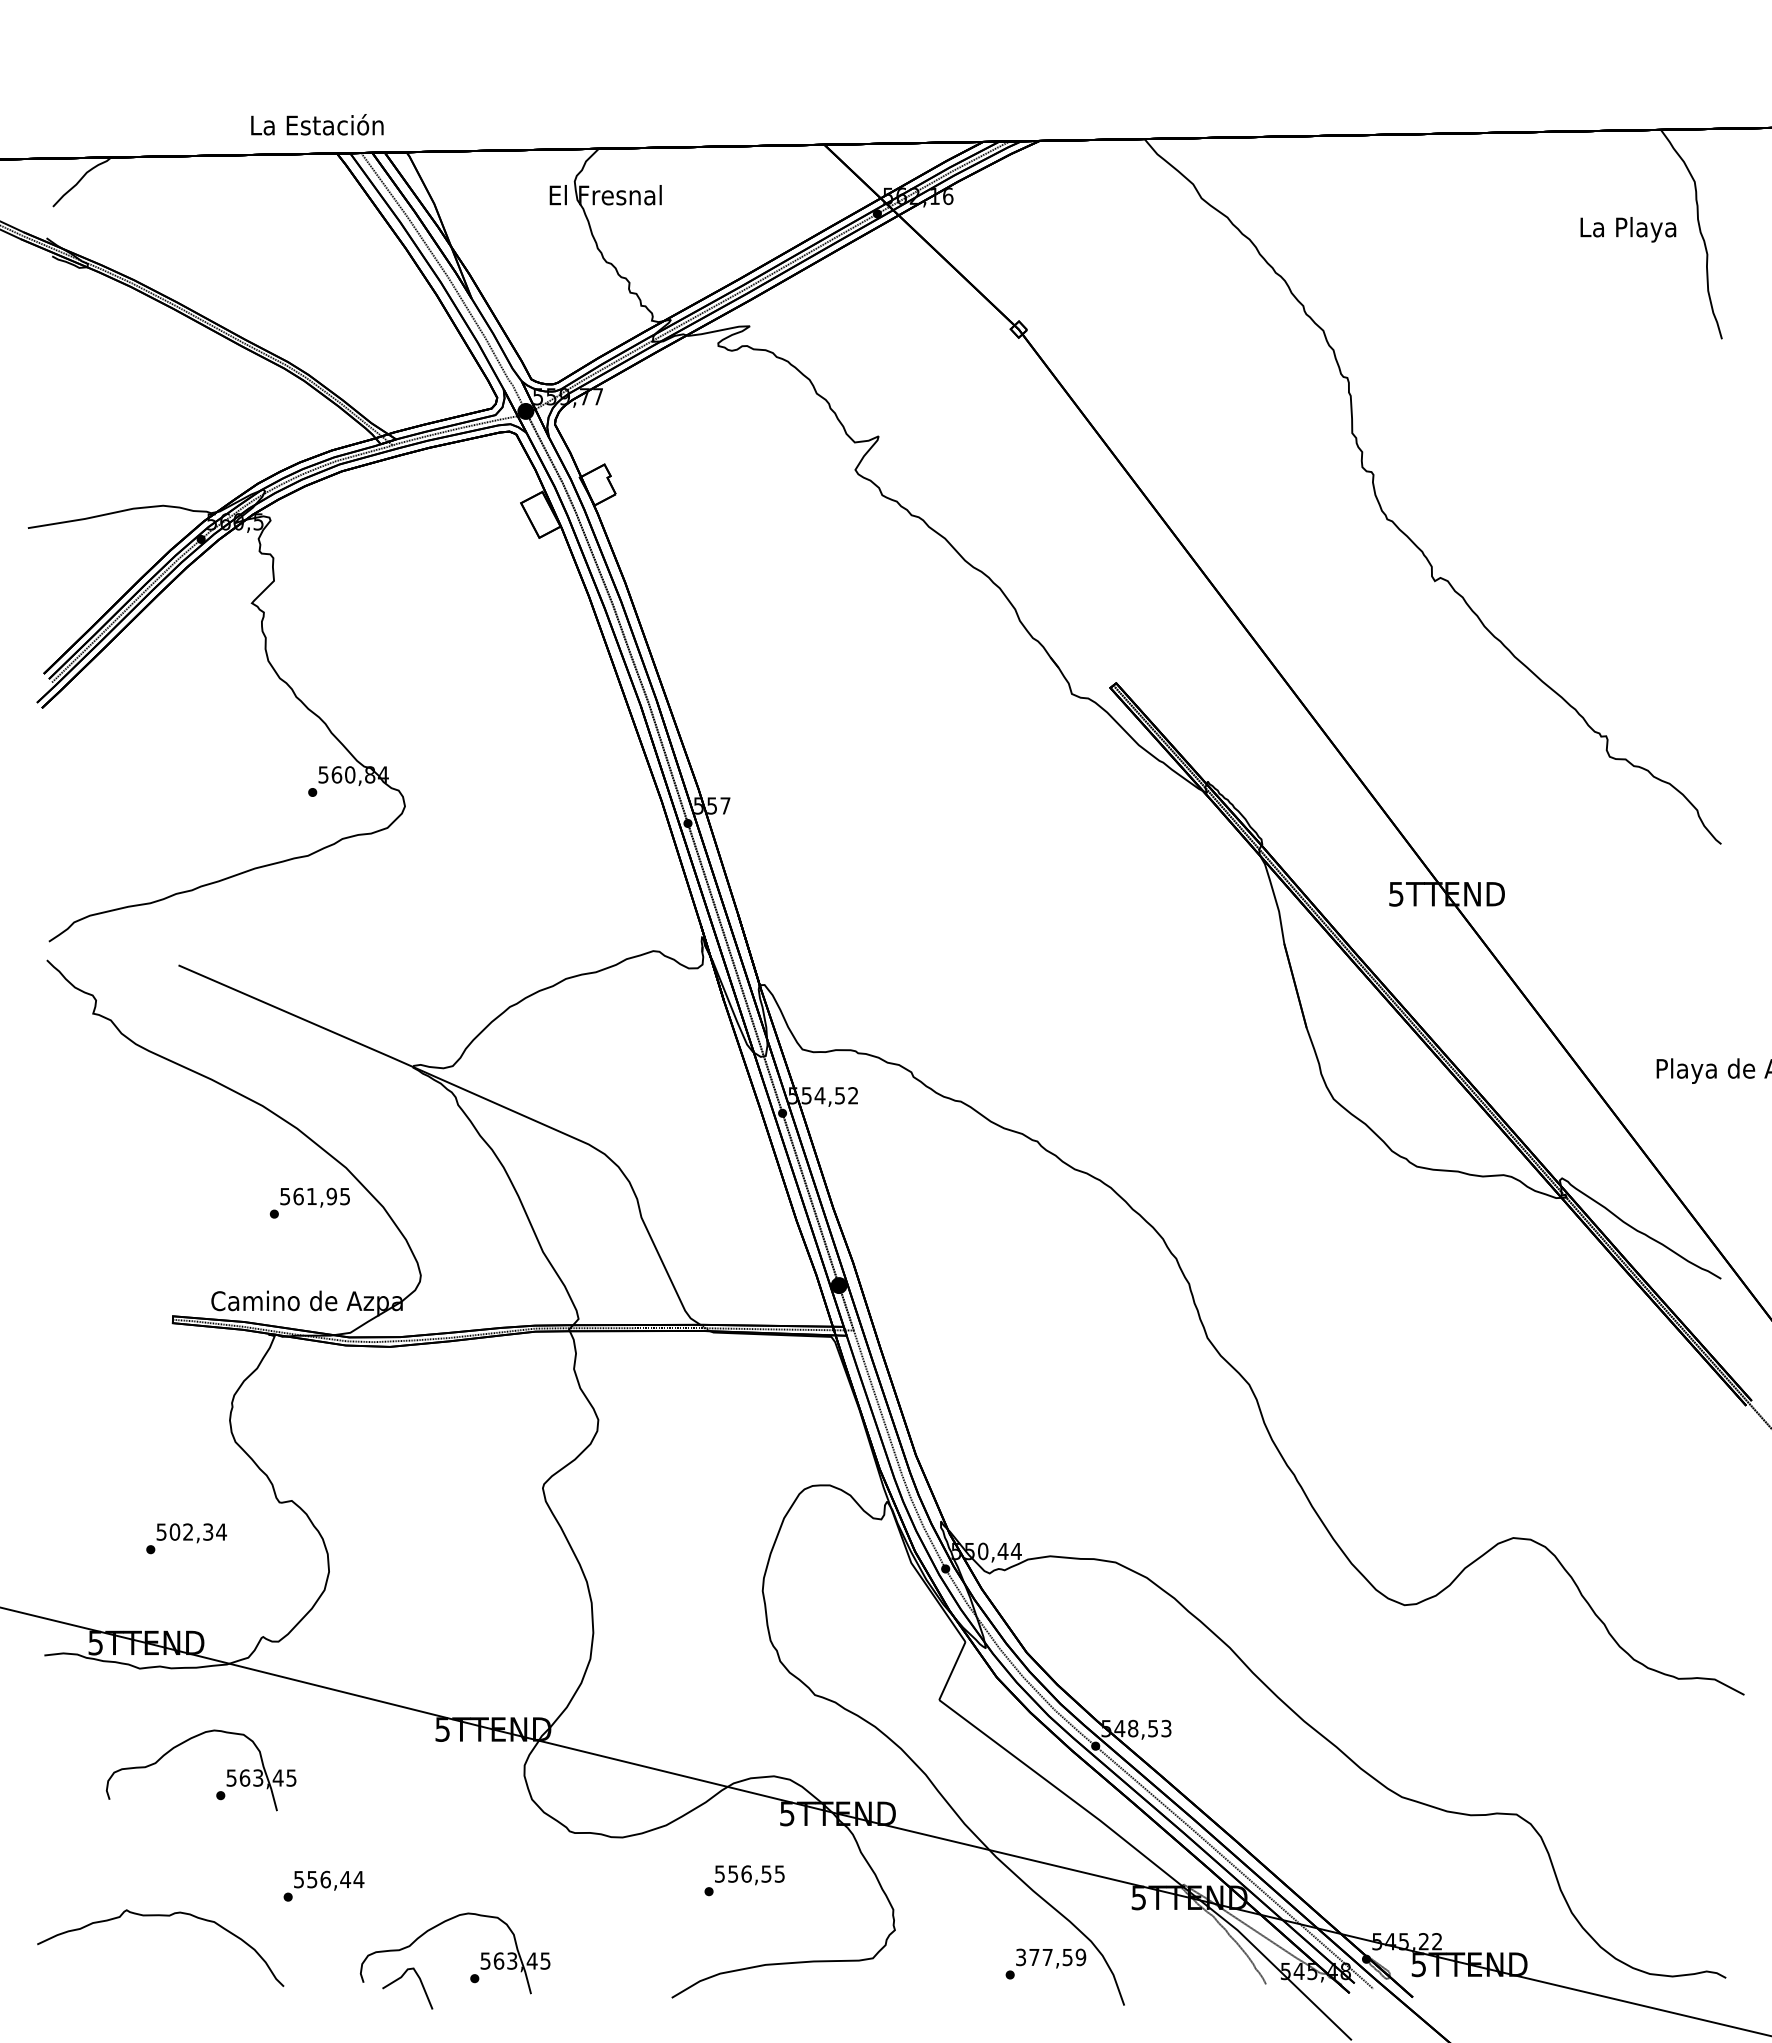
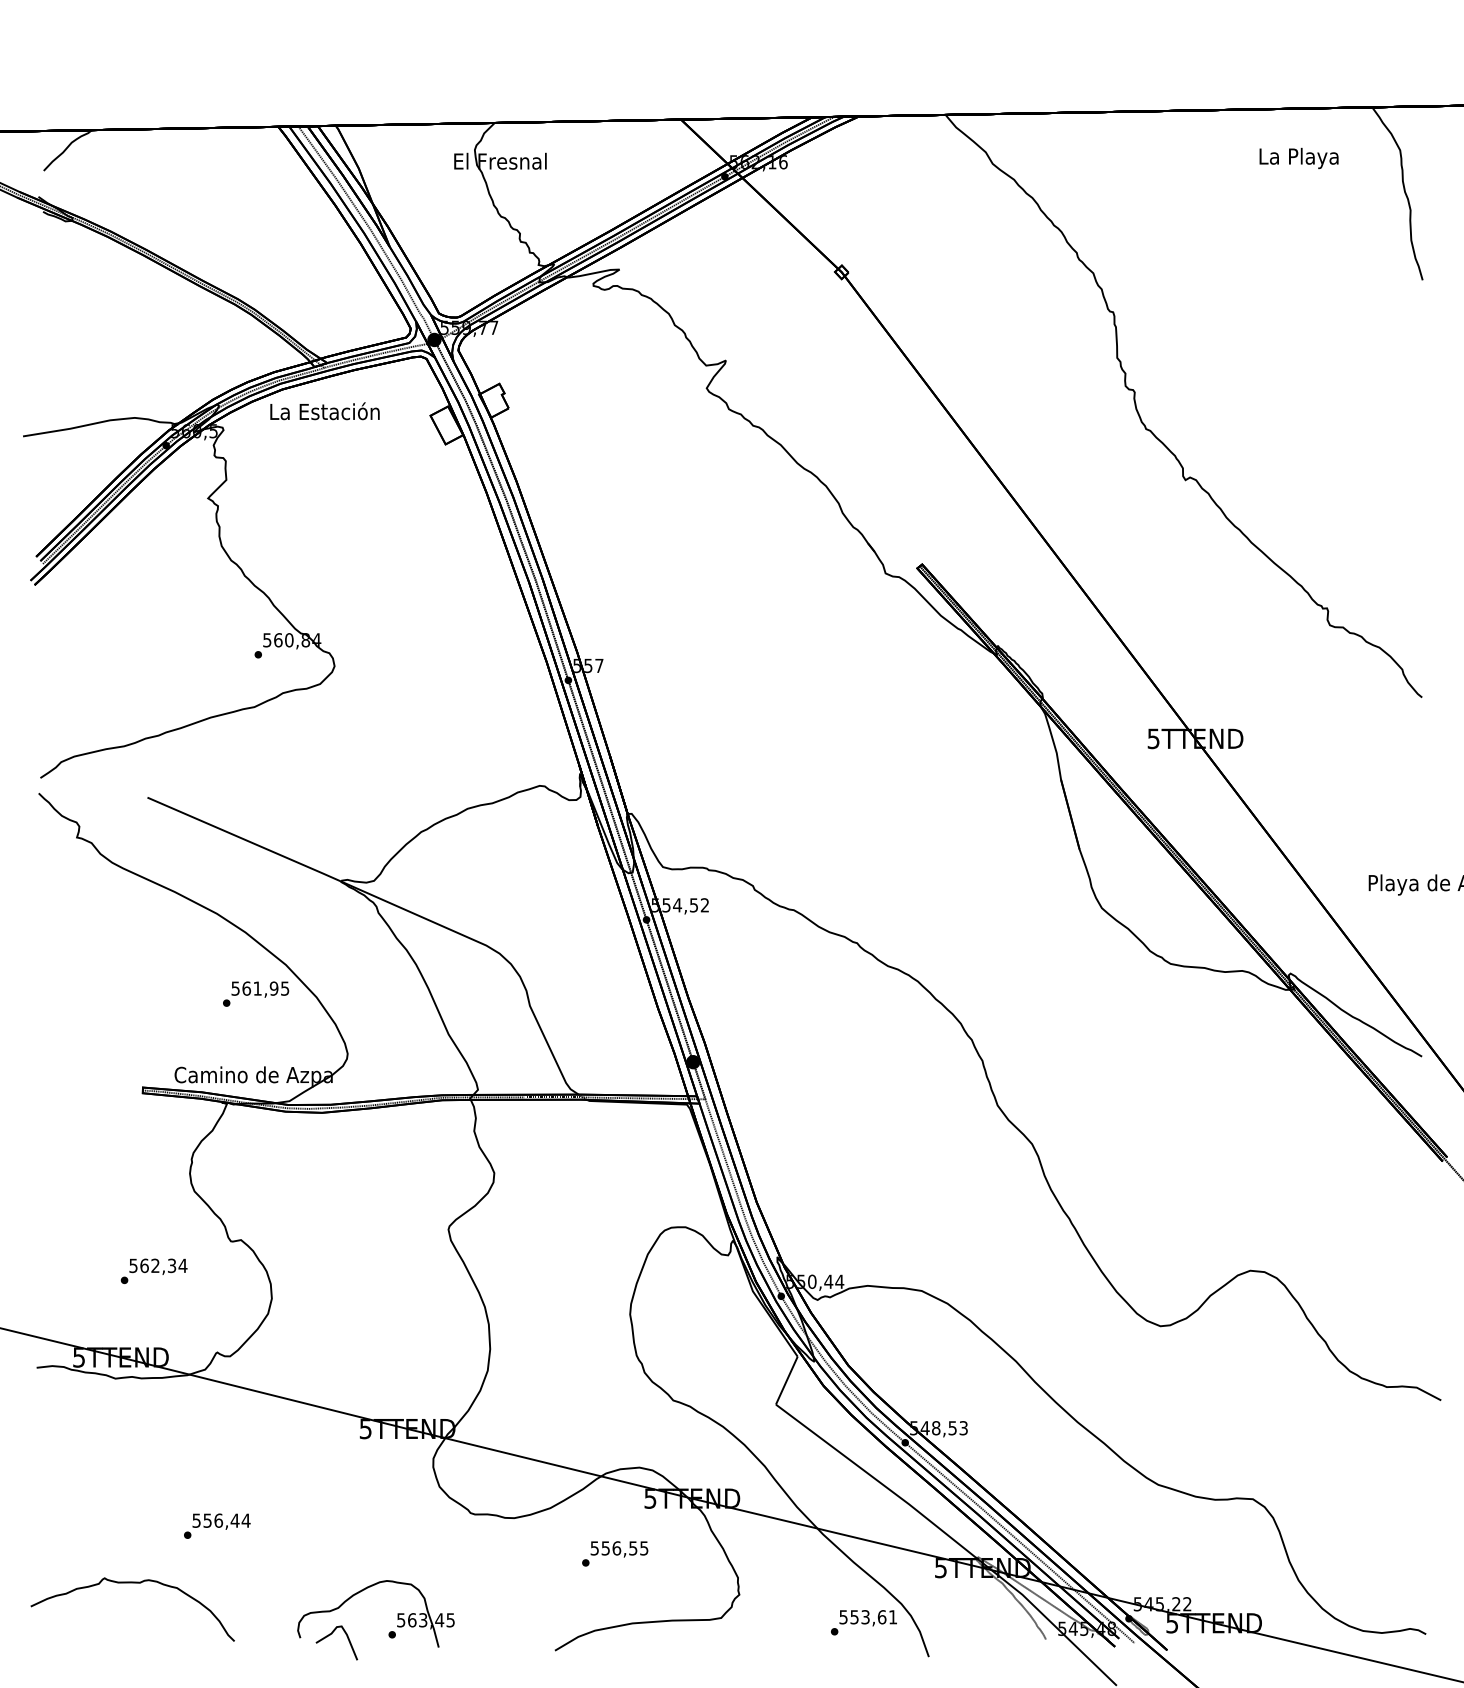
text: (317, 124) -> (325, 411), moved
text: (1628, 229) -> (1299, 158), moved
text: (174, 1531) -> (144, 1265), 502,34 -> 562,34
part: (227, 1770) -> (187, 1462), removed
text: (323, 1885) -> (216, 1525), moved
text: (1051, 1957) -> (868, 1617), 377,59 -> 553,61

